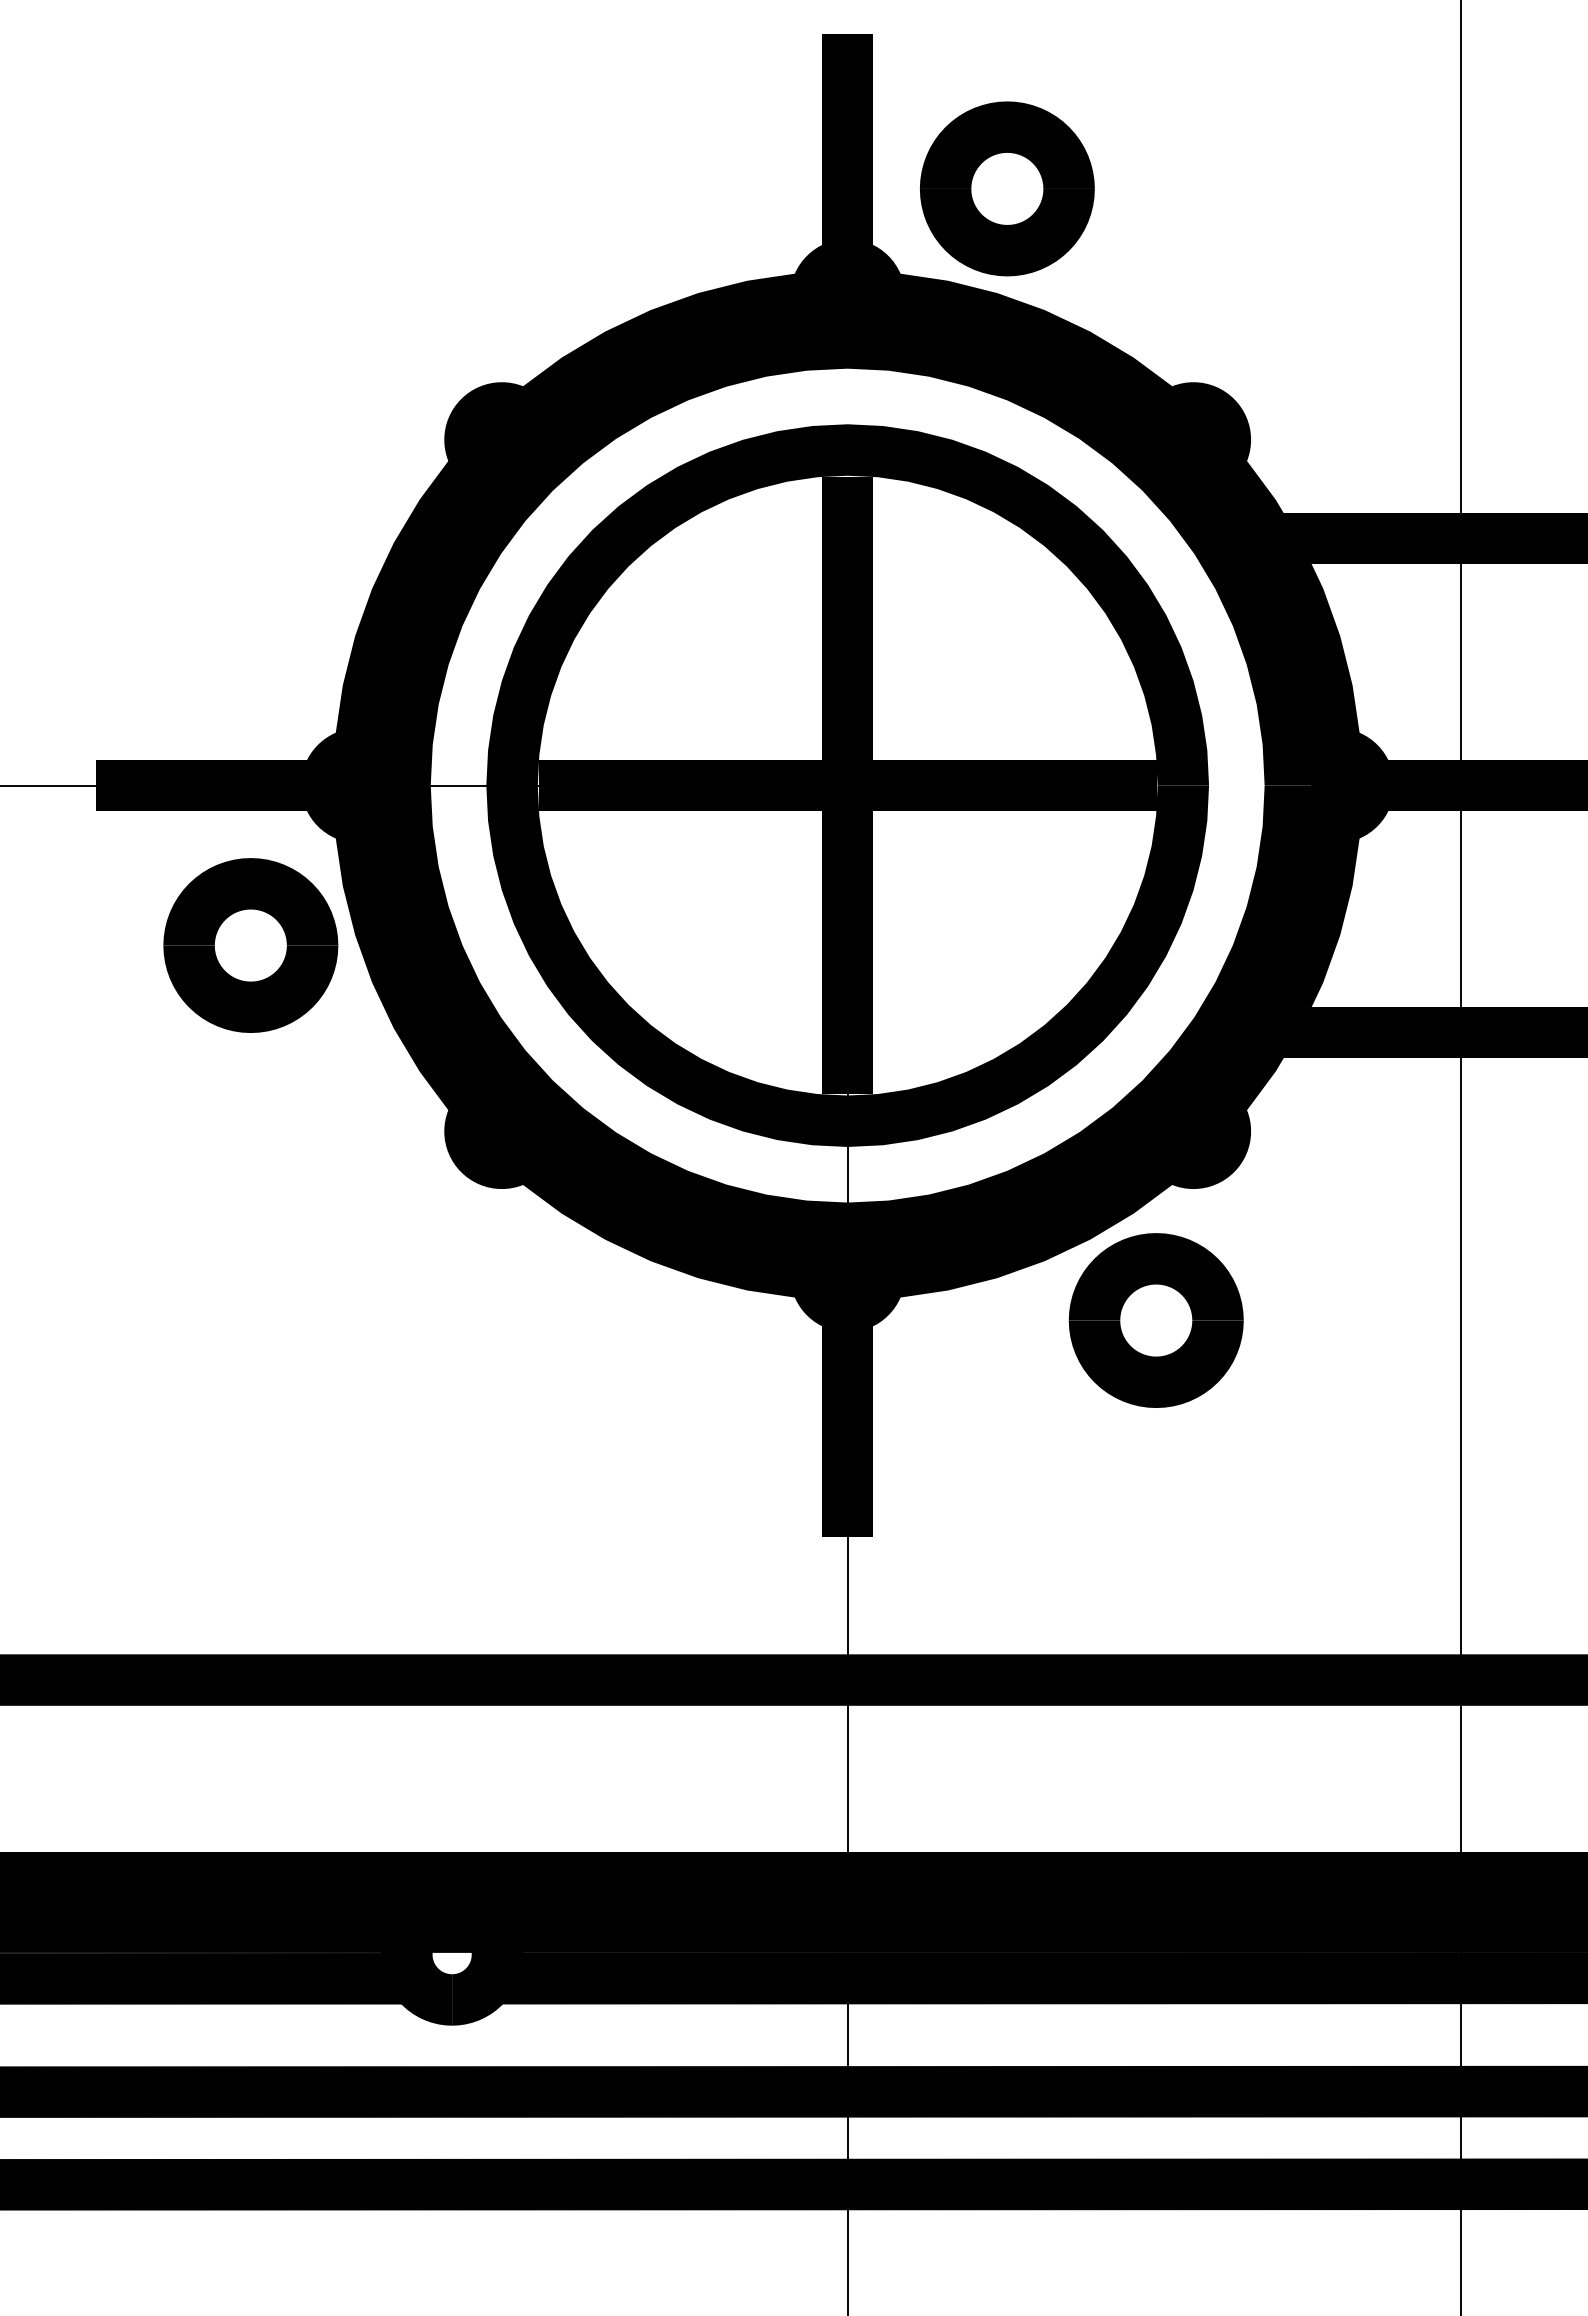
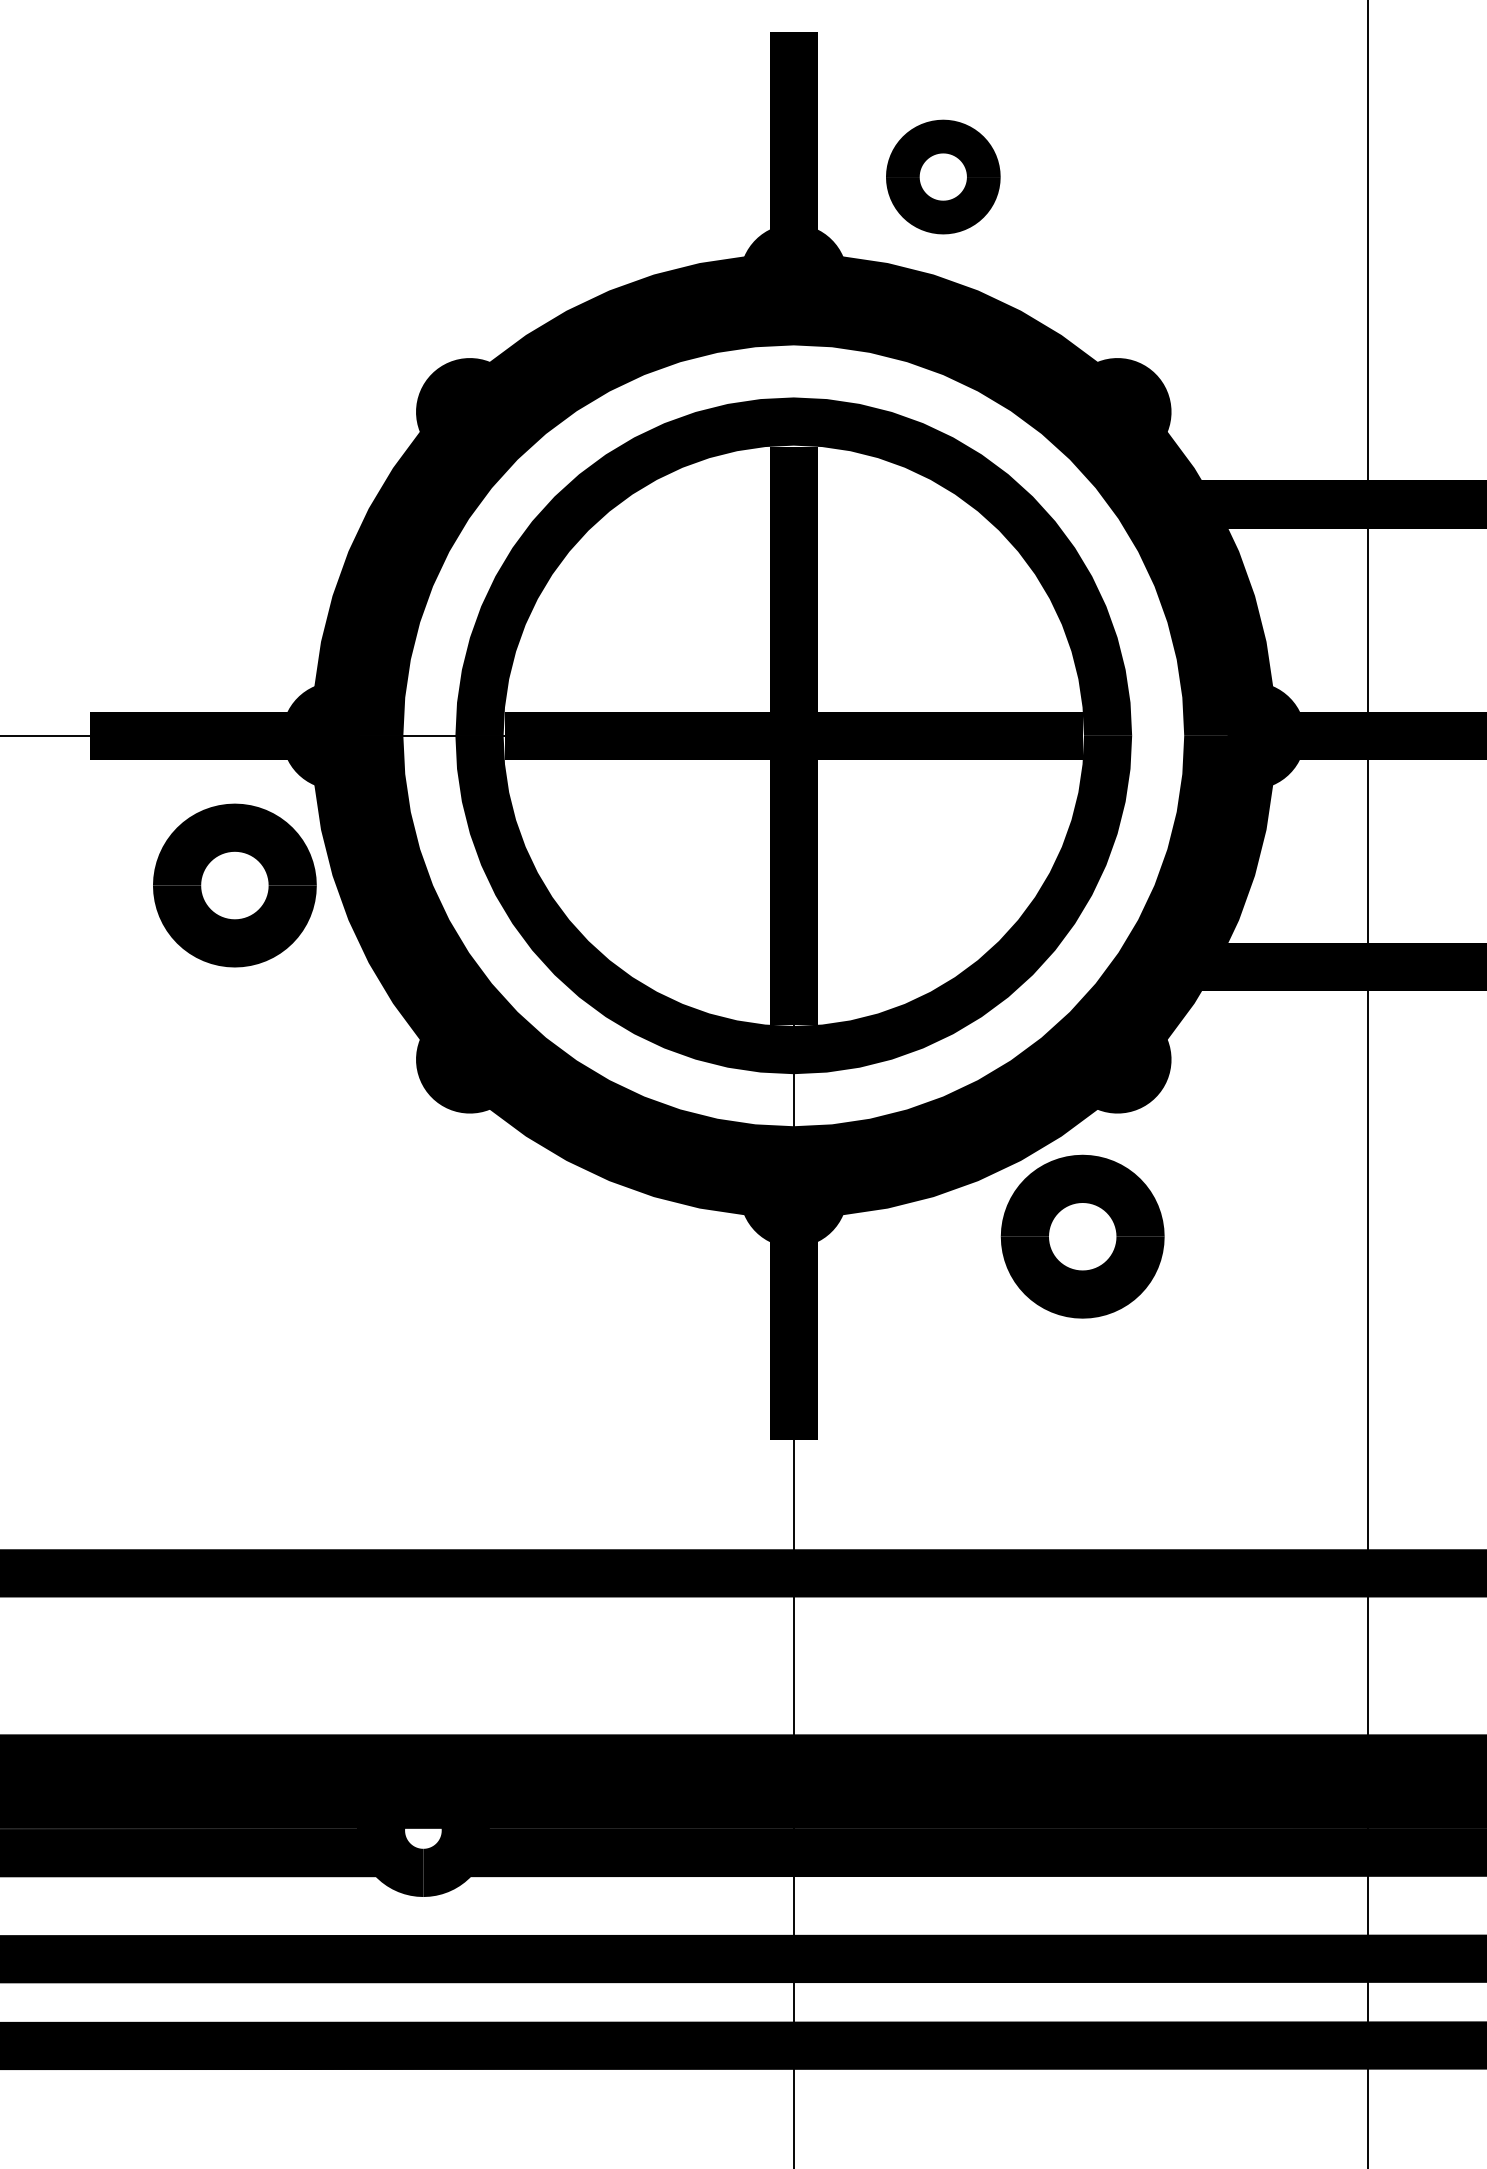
part: (1007, 188) -> (943, 176), size x0.7

